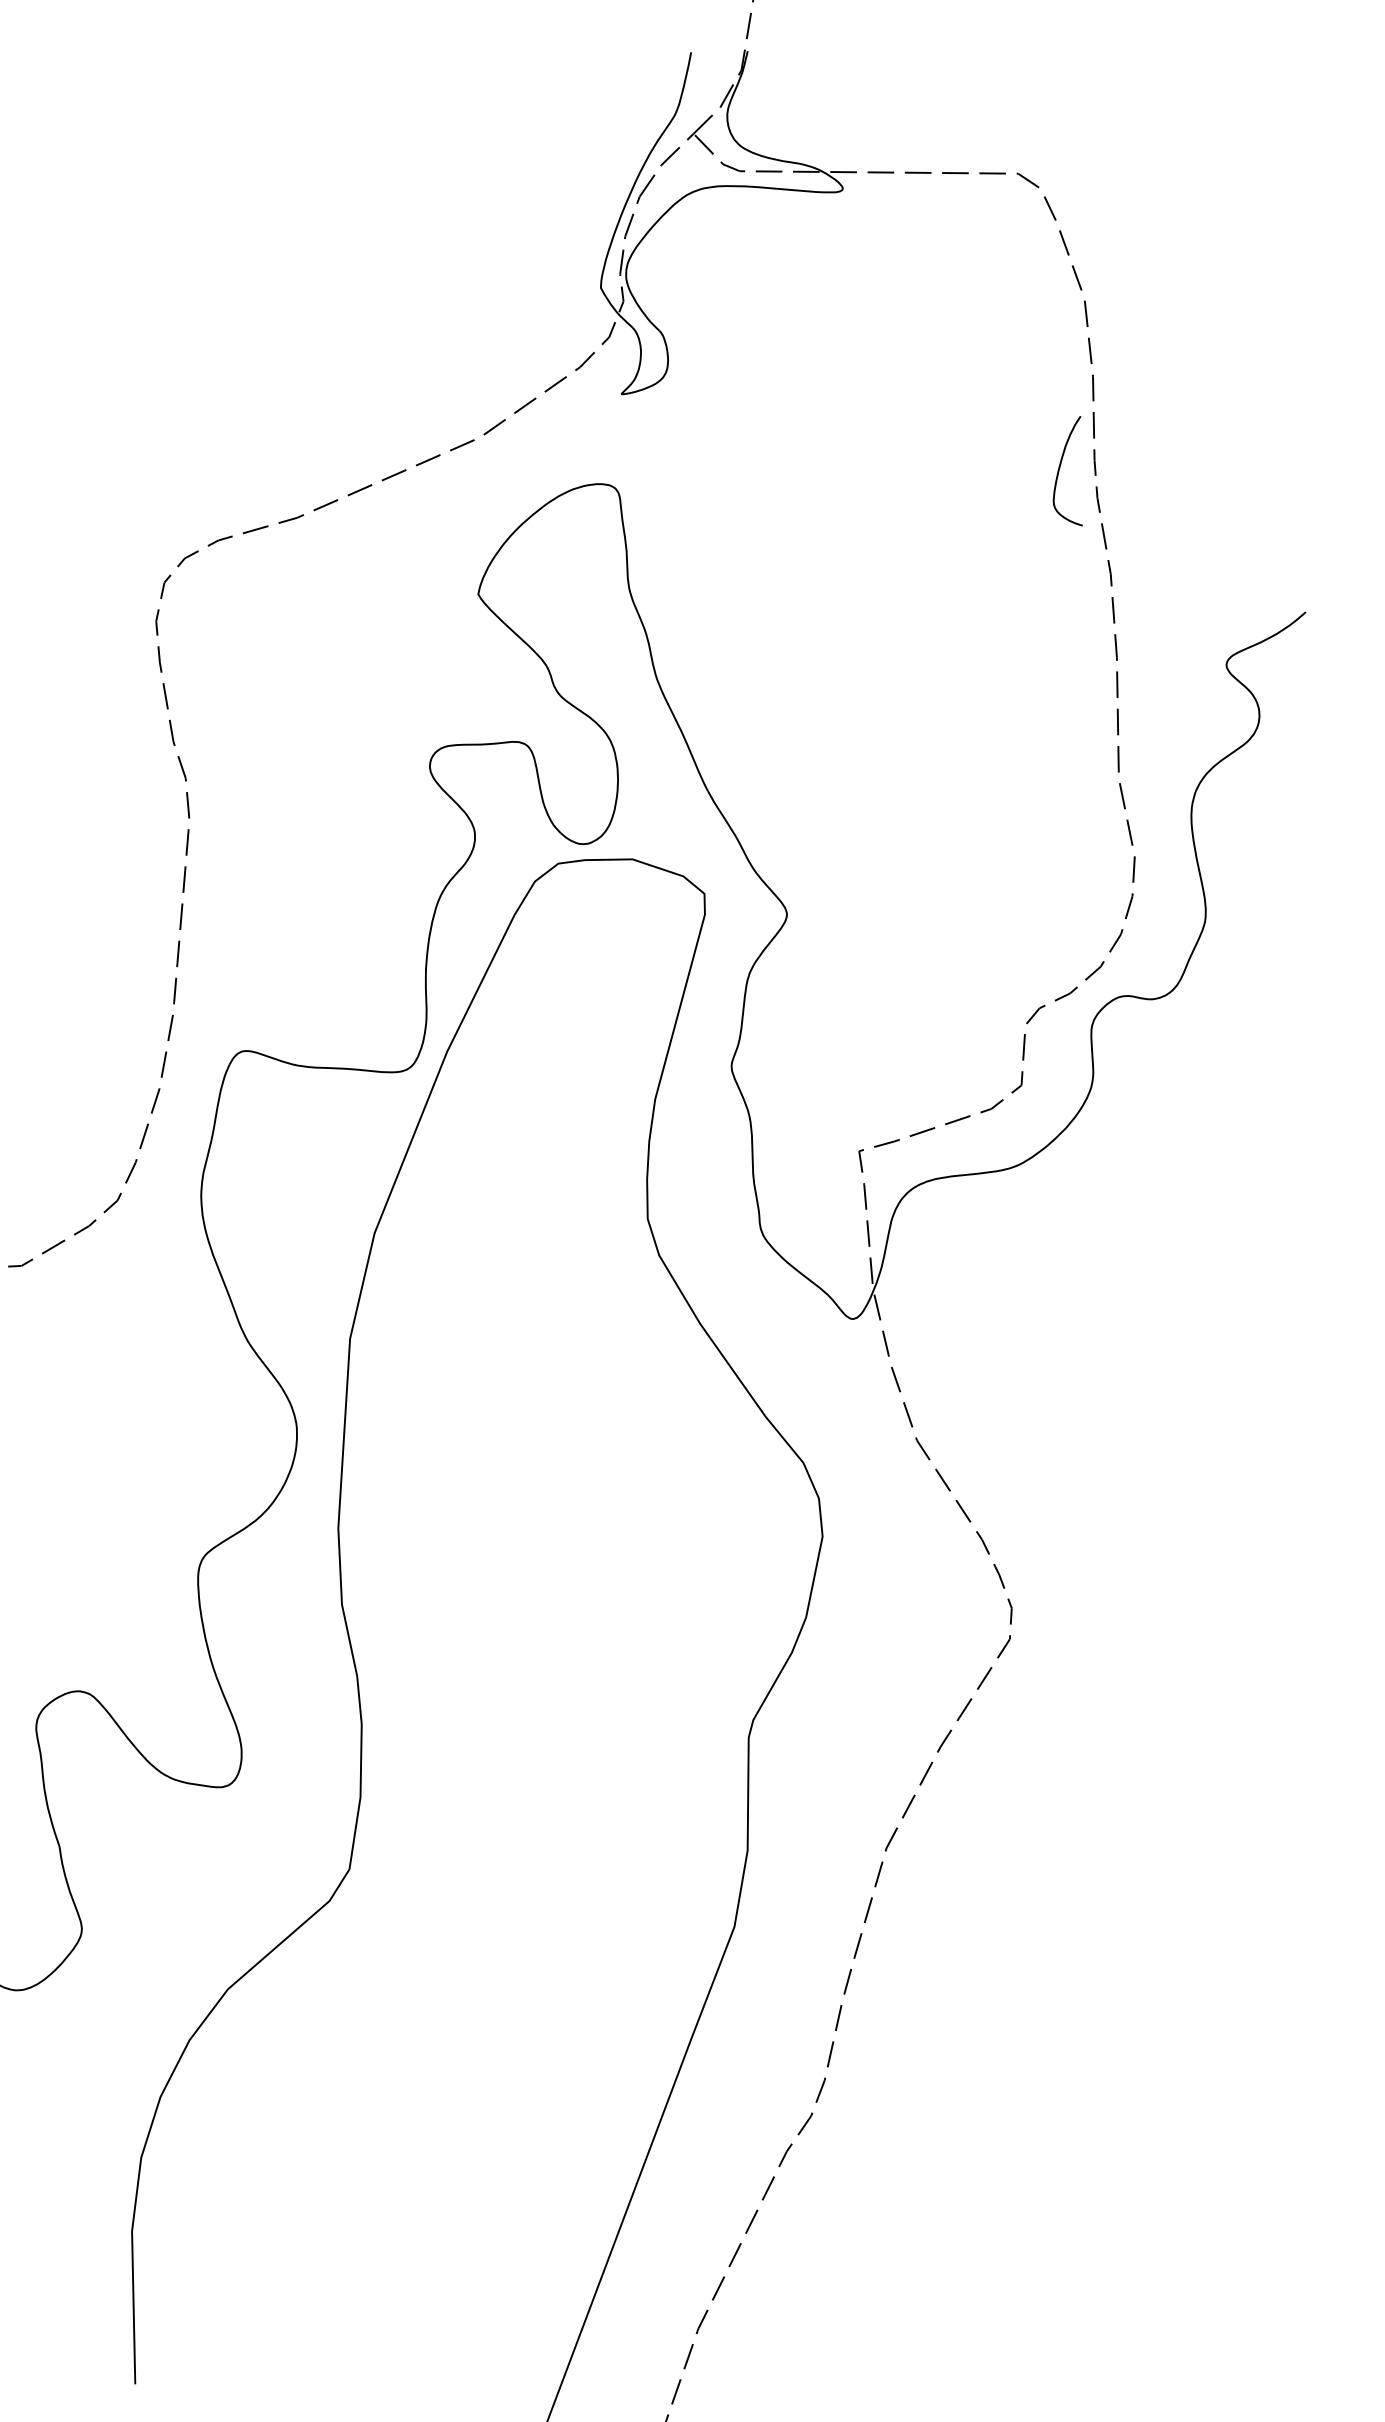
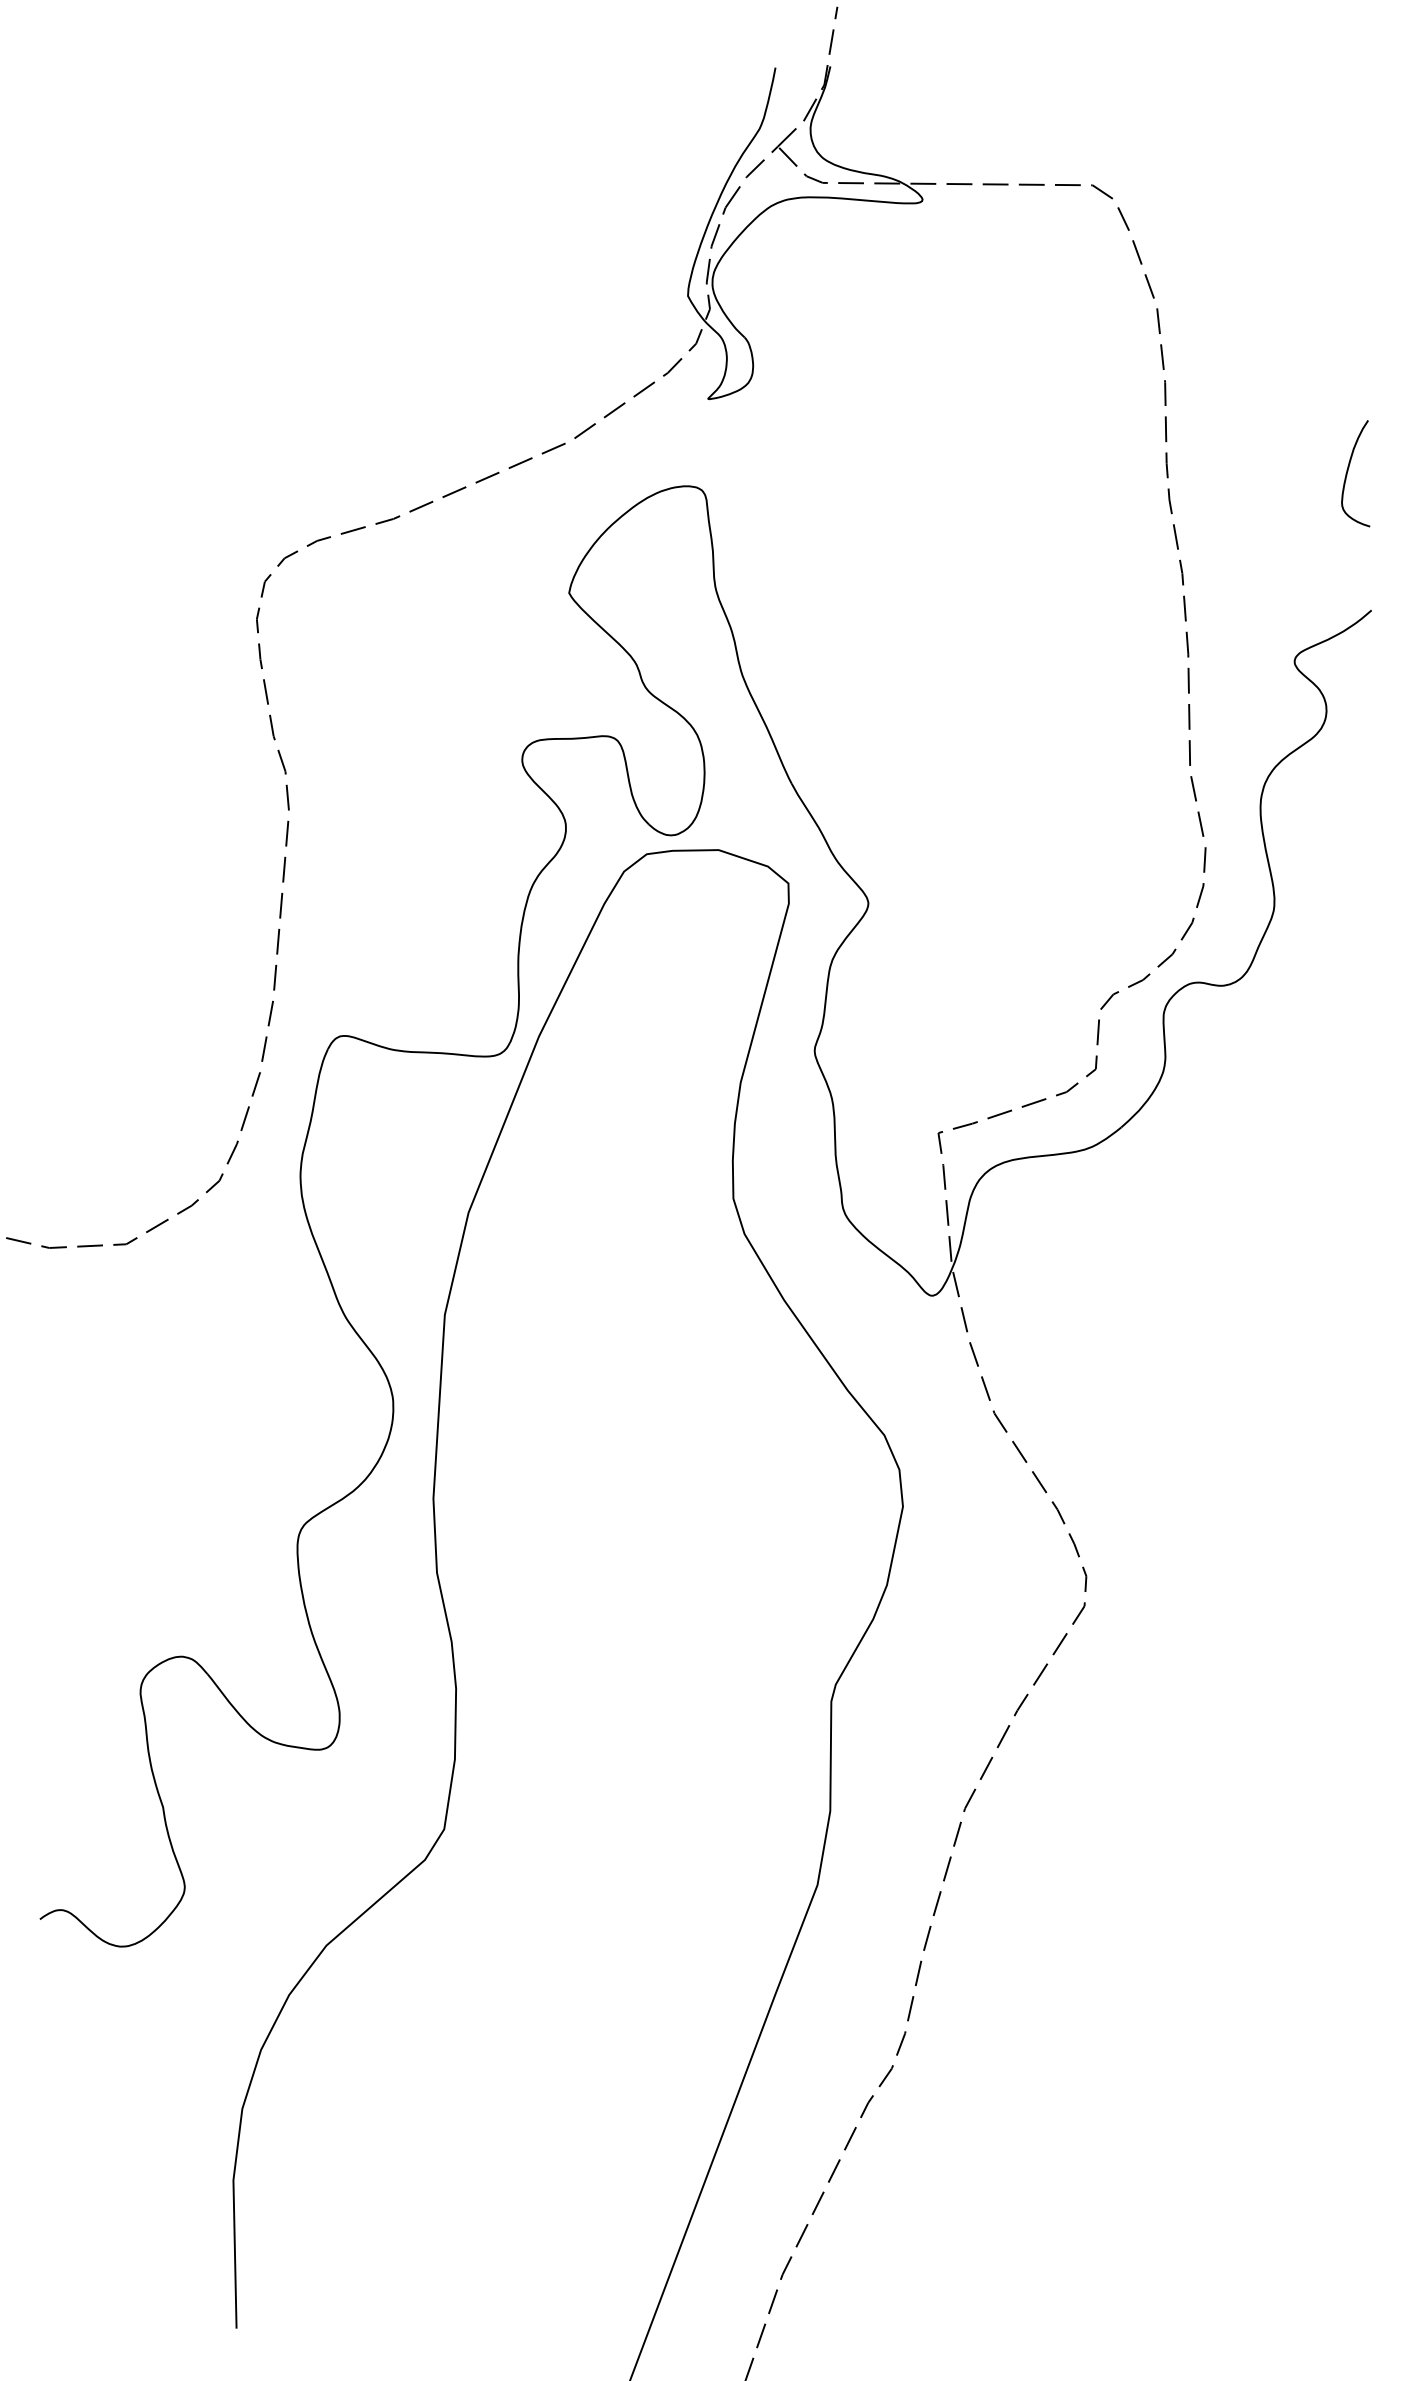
curve: (1060, 468) -> (1348, 471), moved

